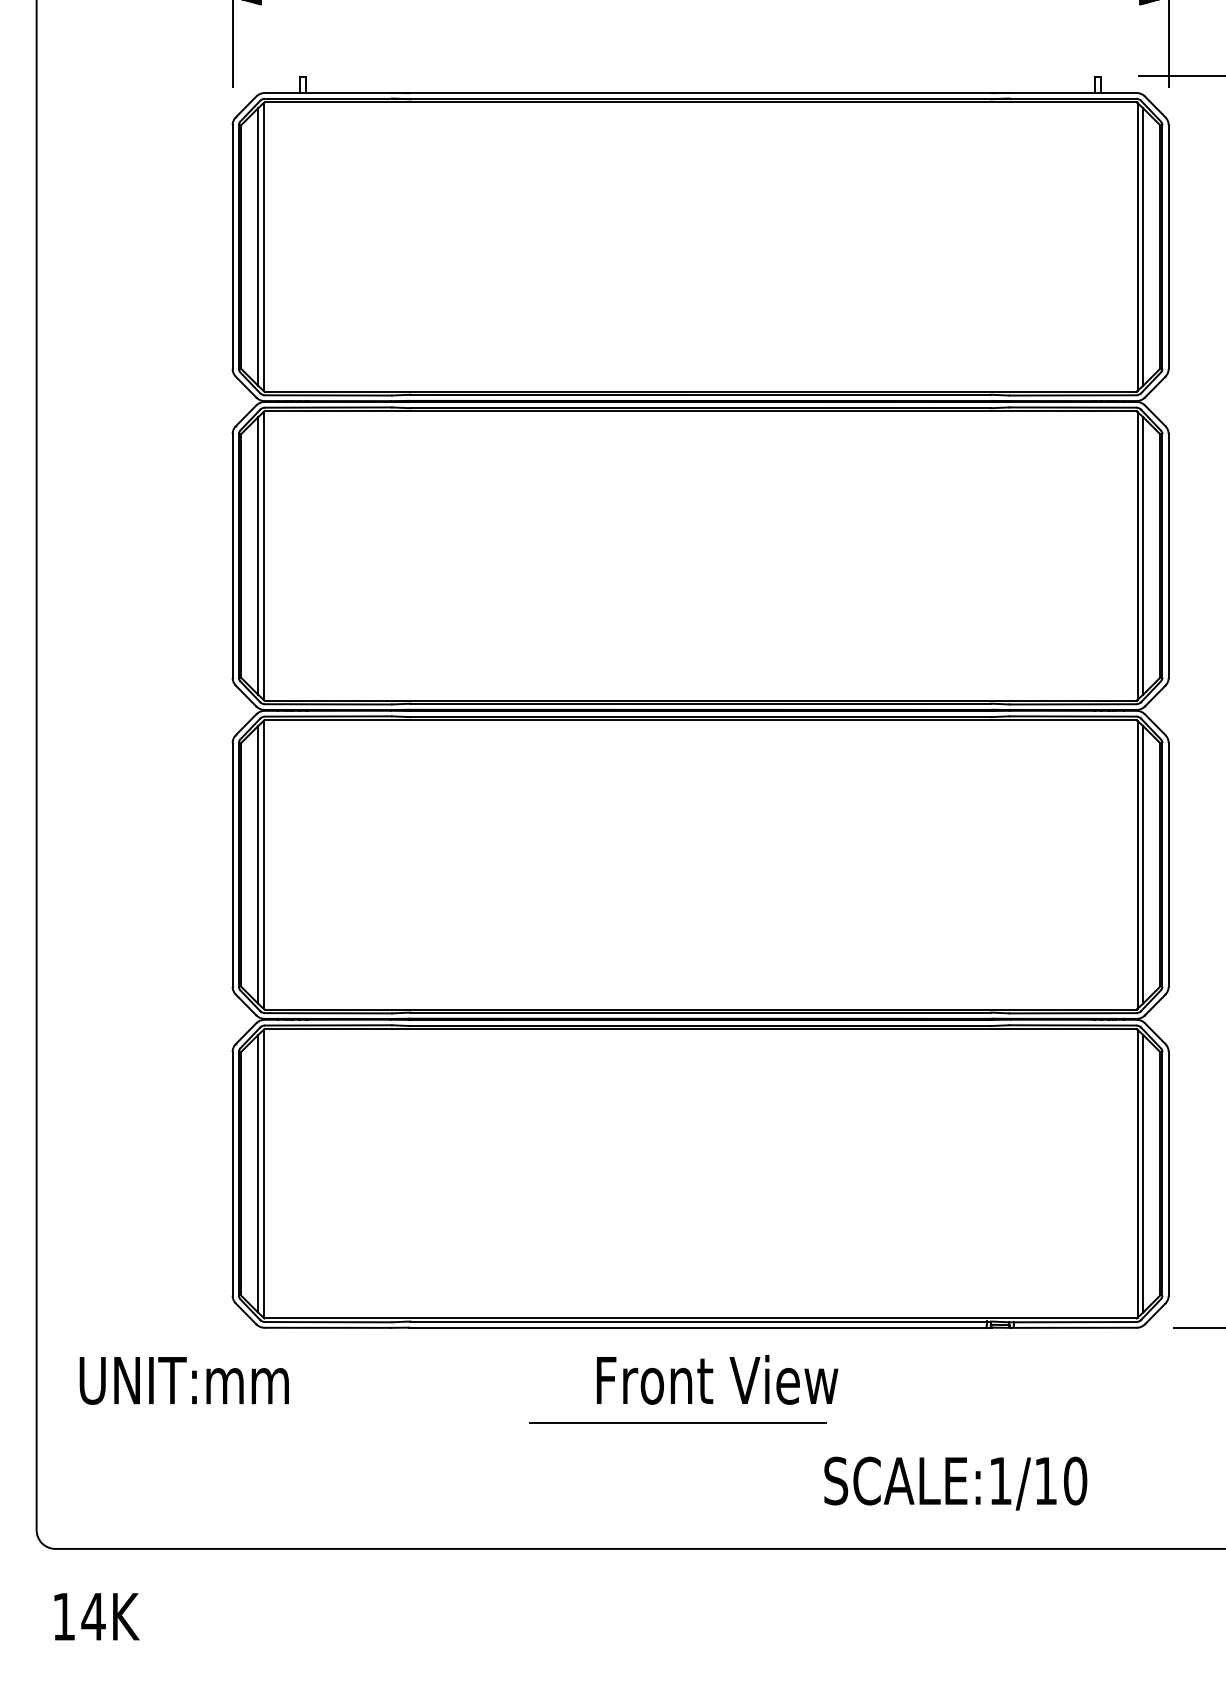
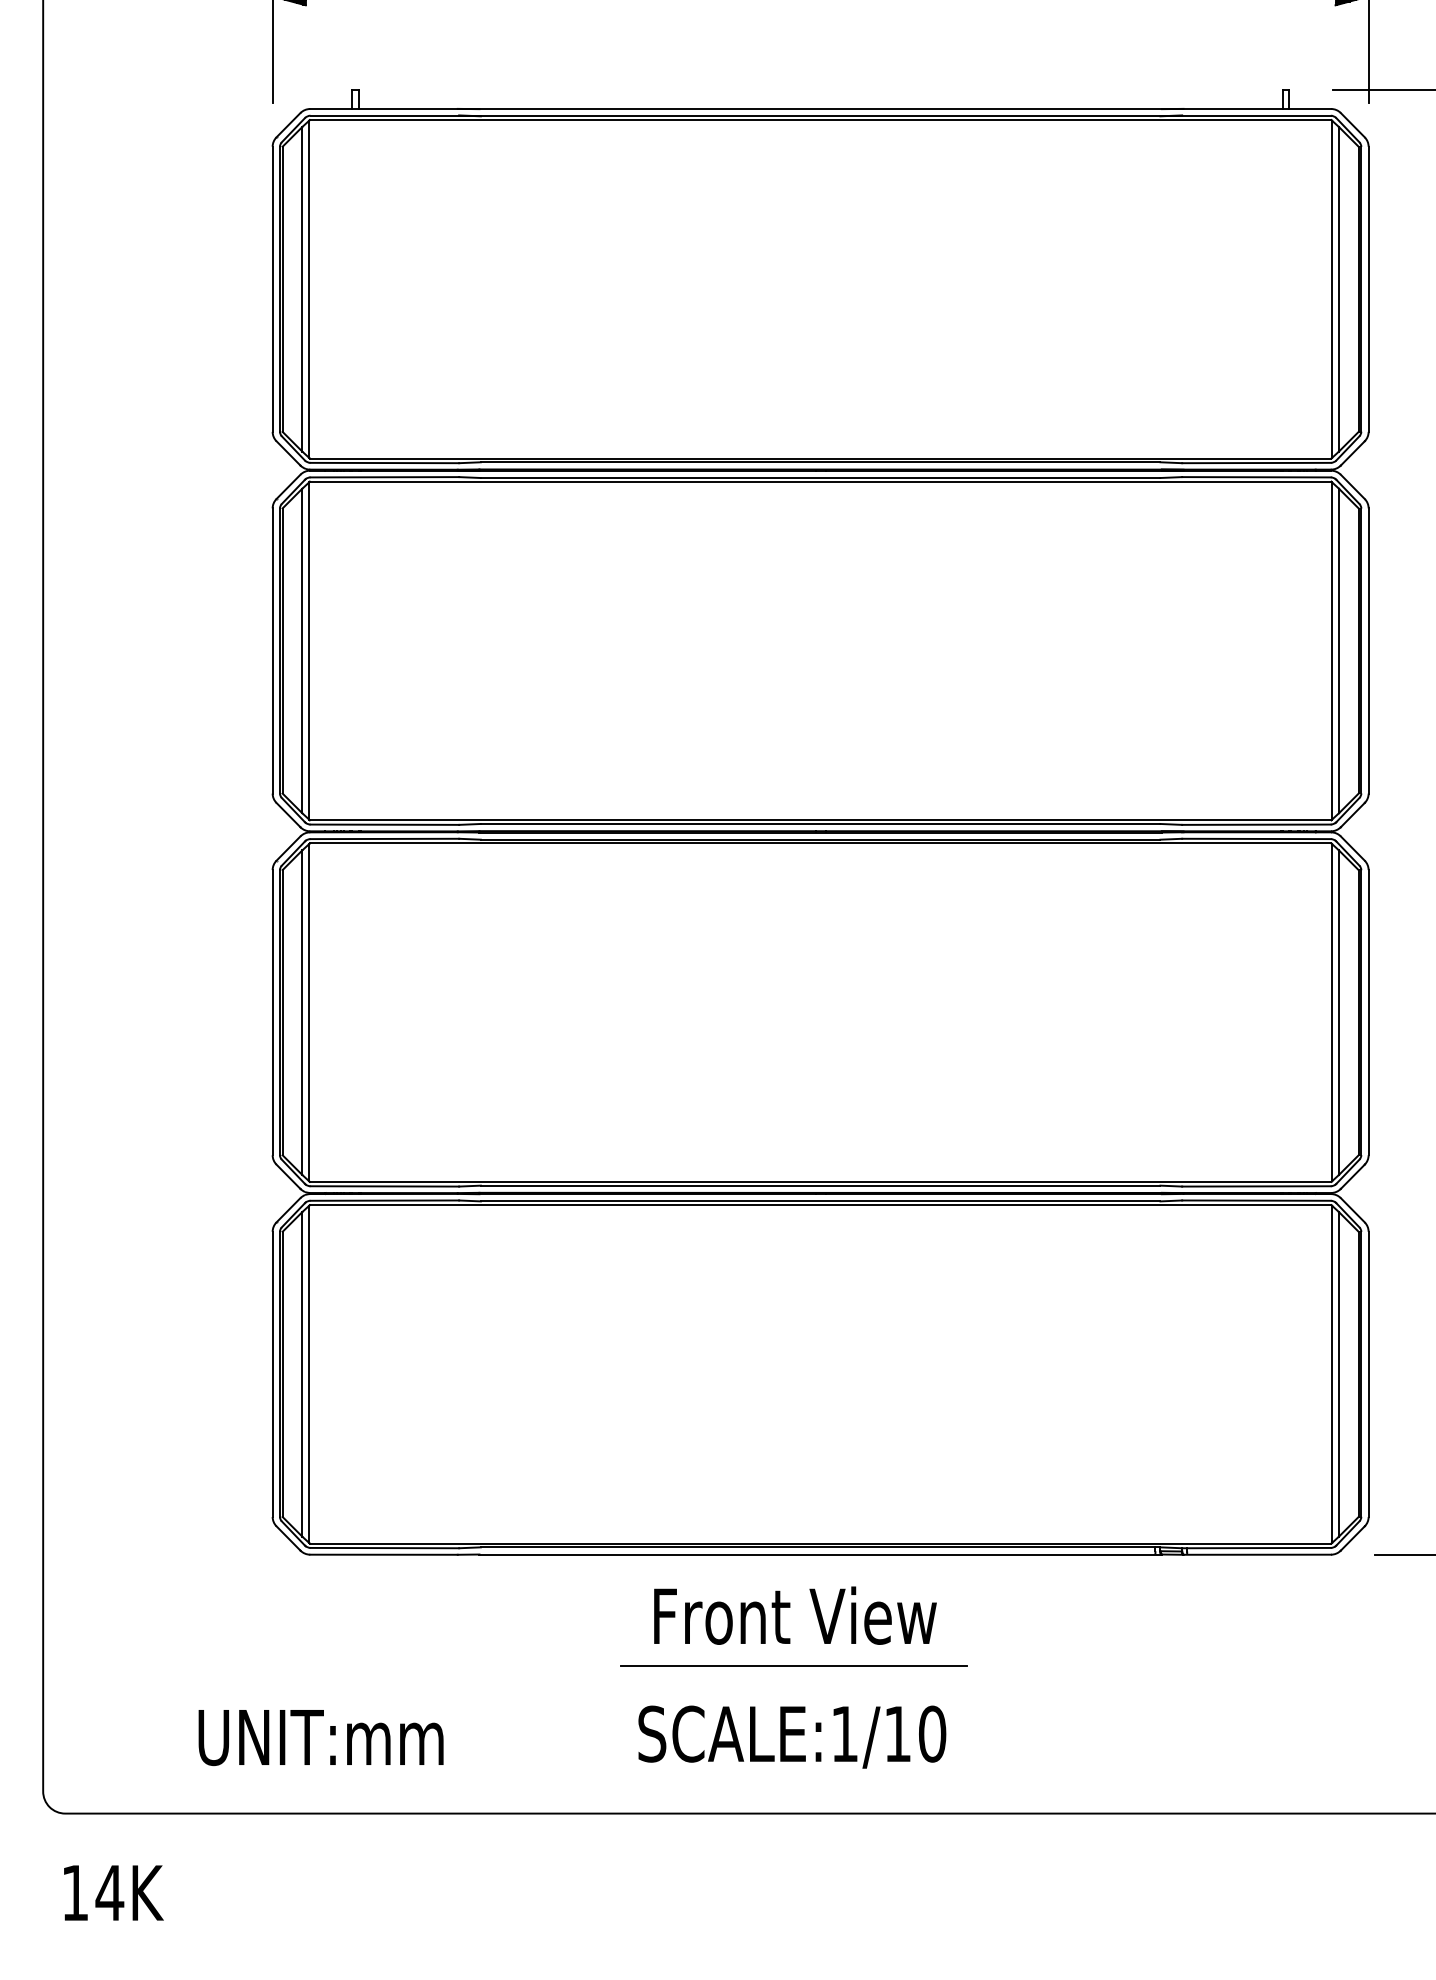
text: (717, 1379) -> (795, 1615), moved
text: (183, 1381) -> (320, 1738), moved
text: (955, 1483) -> (792, 1736), moved

